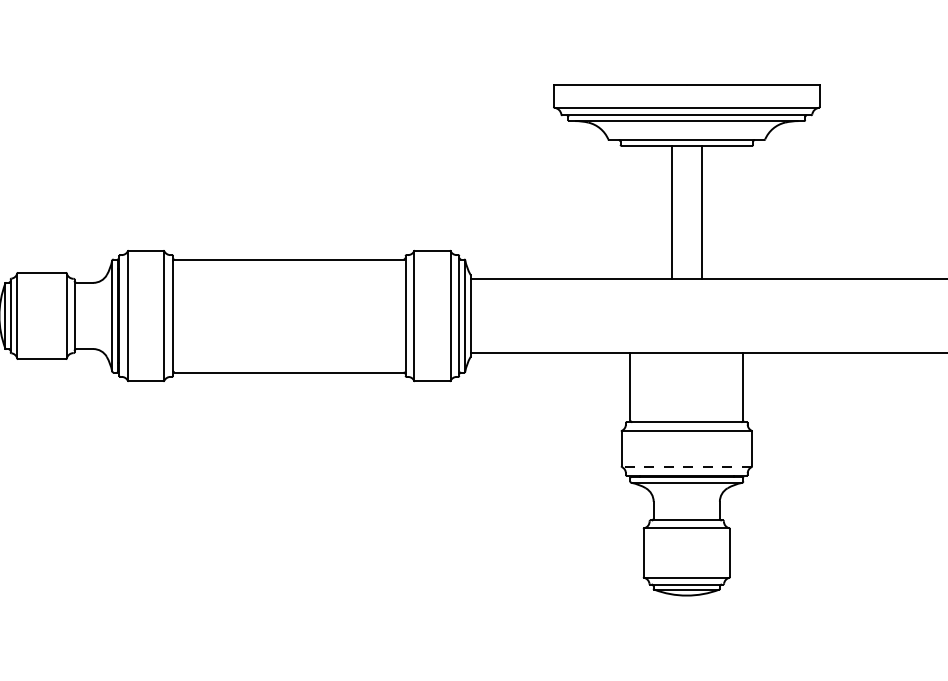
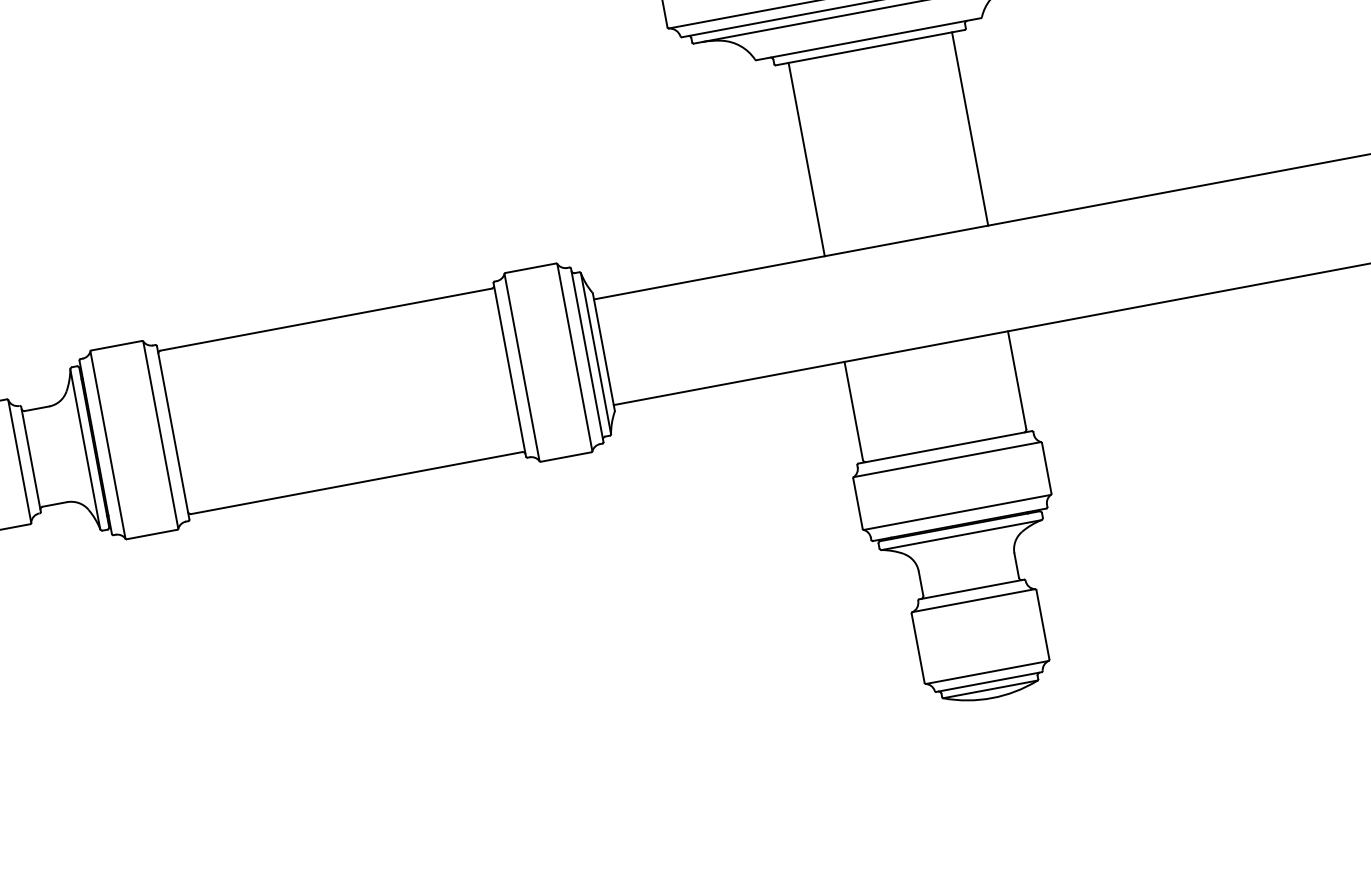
line: (672, 212) -> (806, 159), moved
line: (702, 212) -> (970, 128), moved
line: (686, 467) -> (956, 512), dashed -> solid

